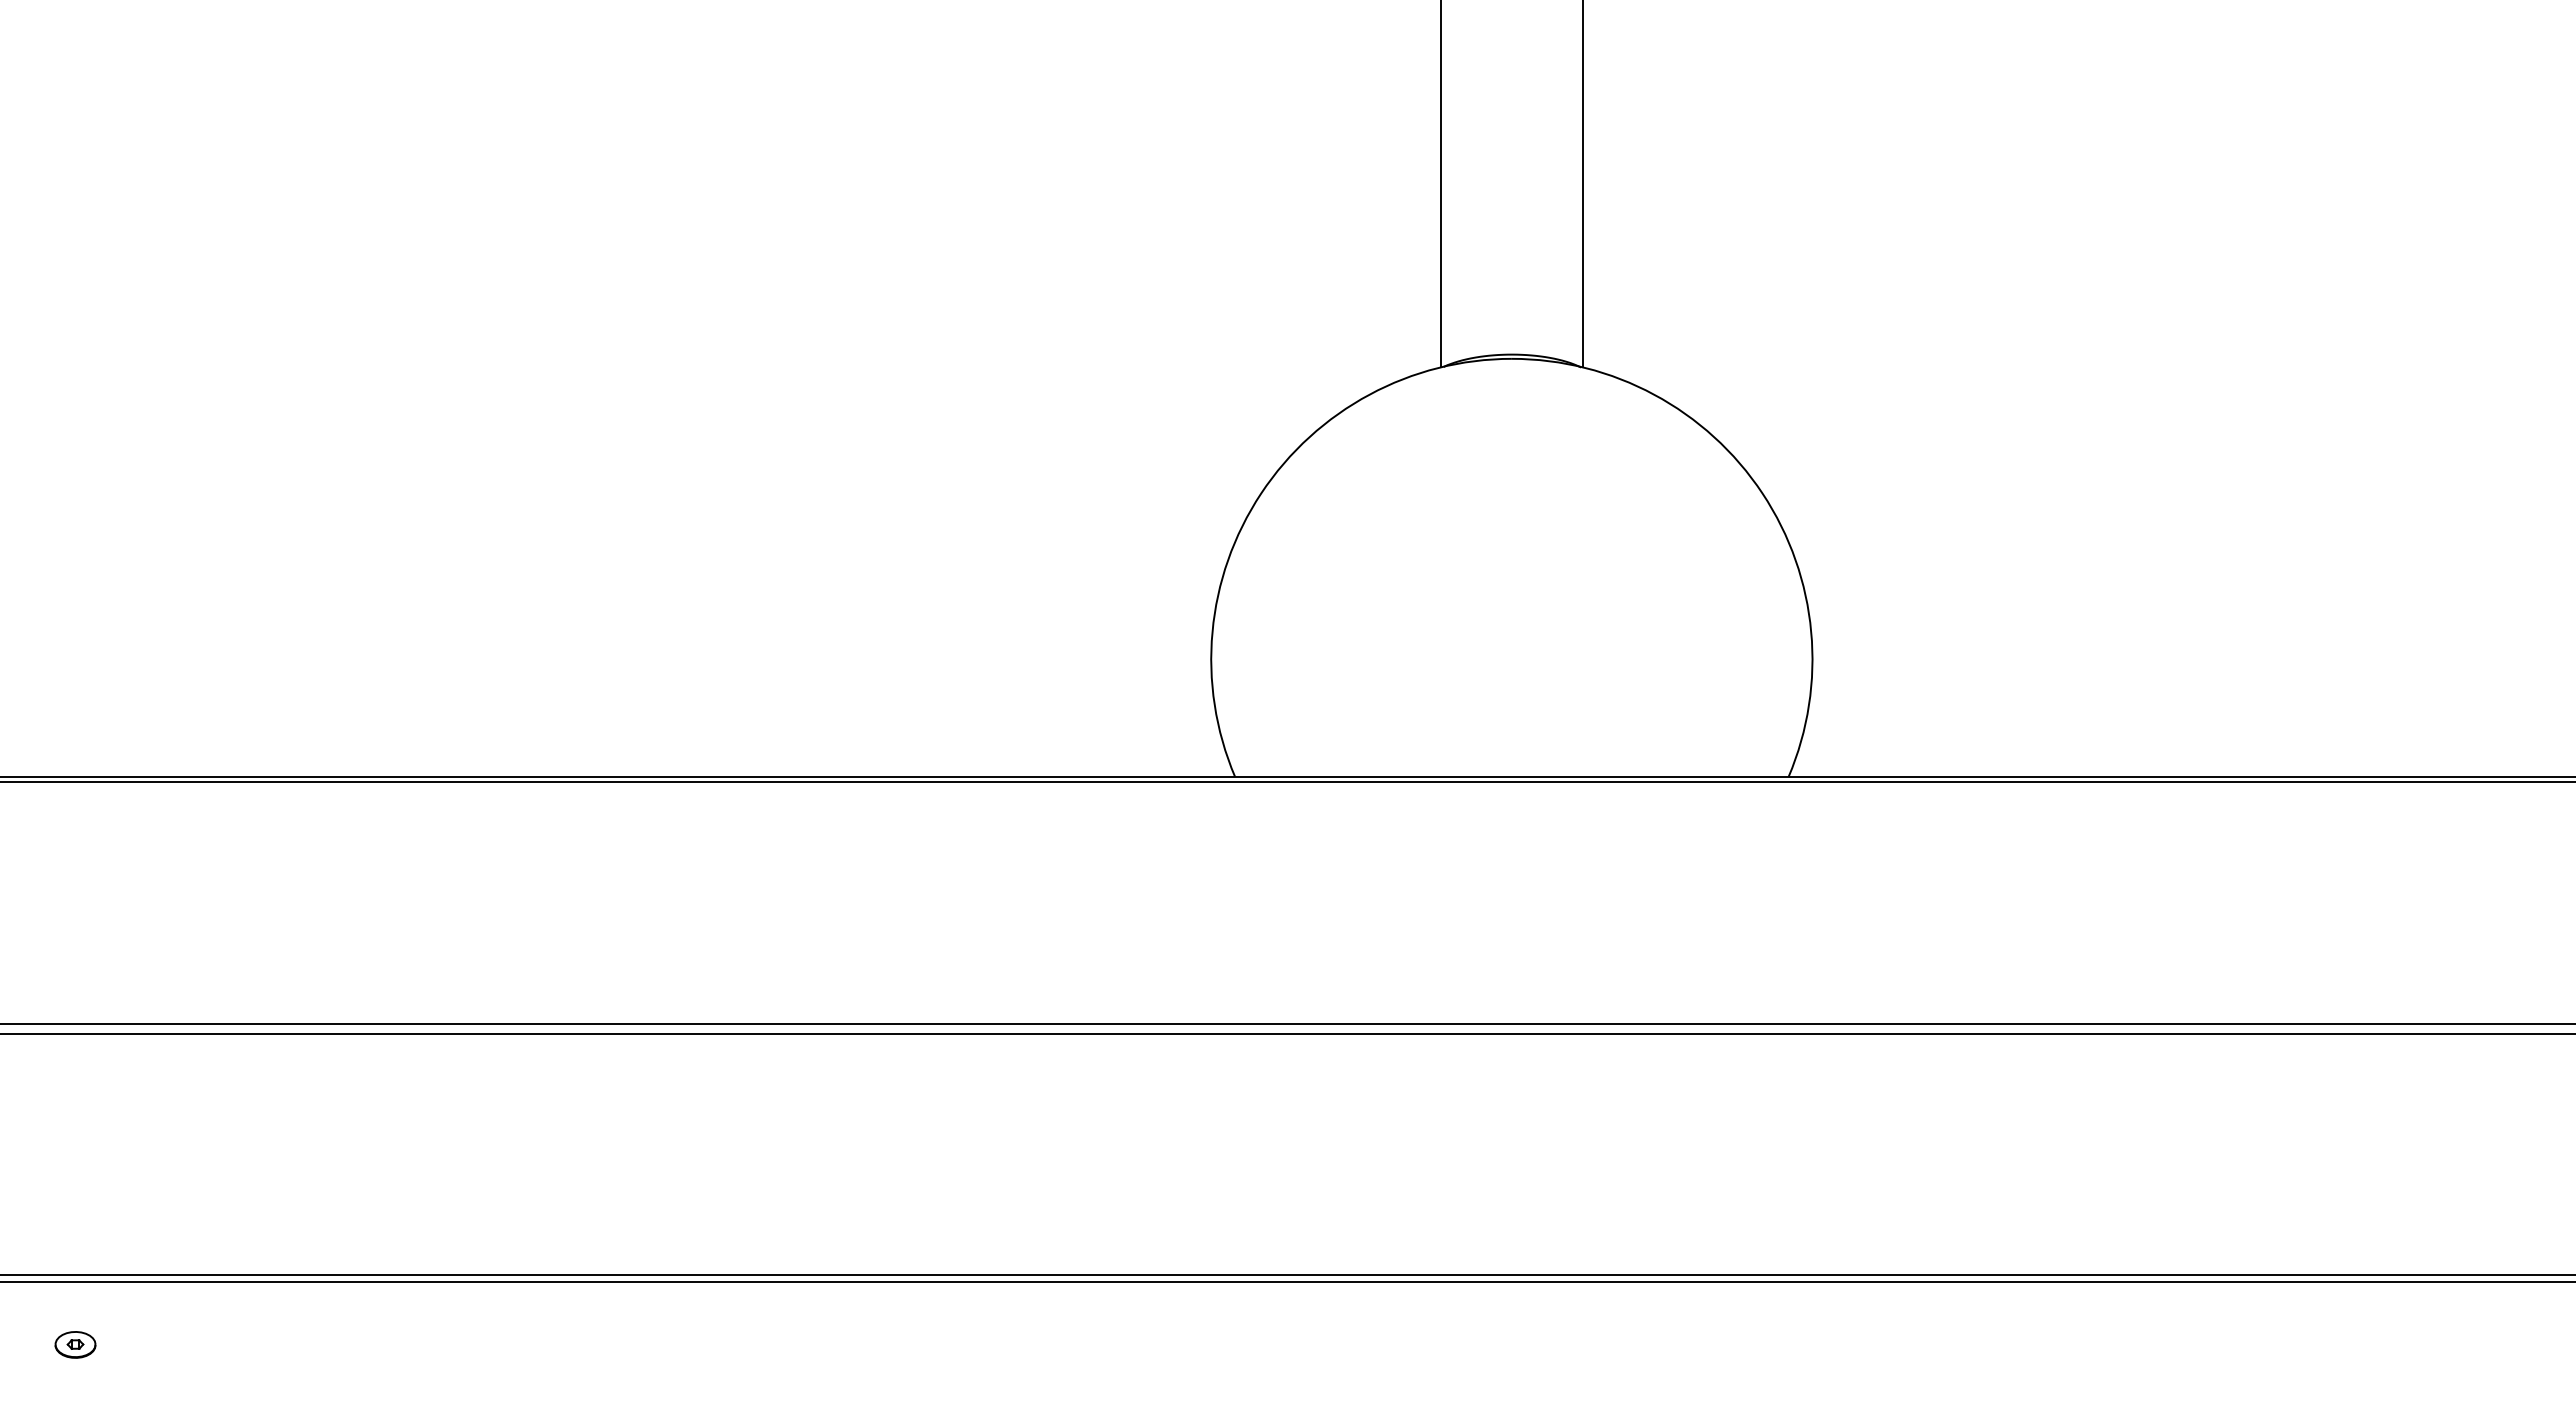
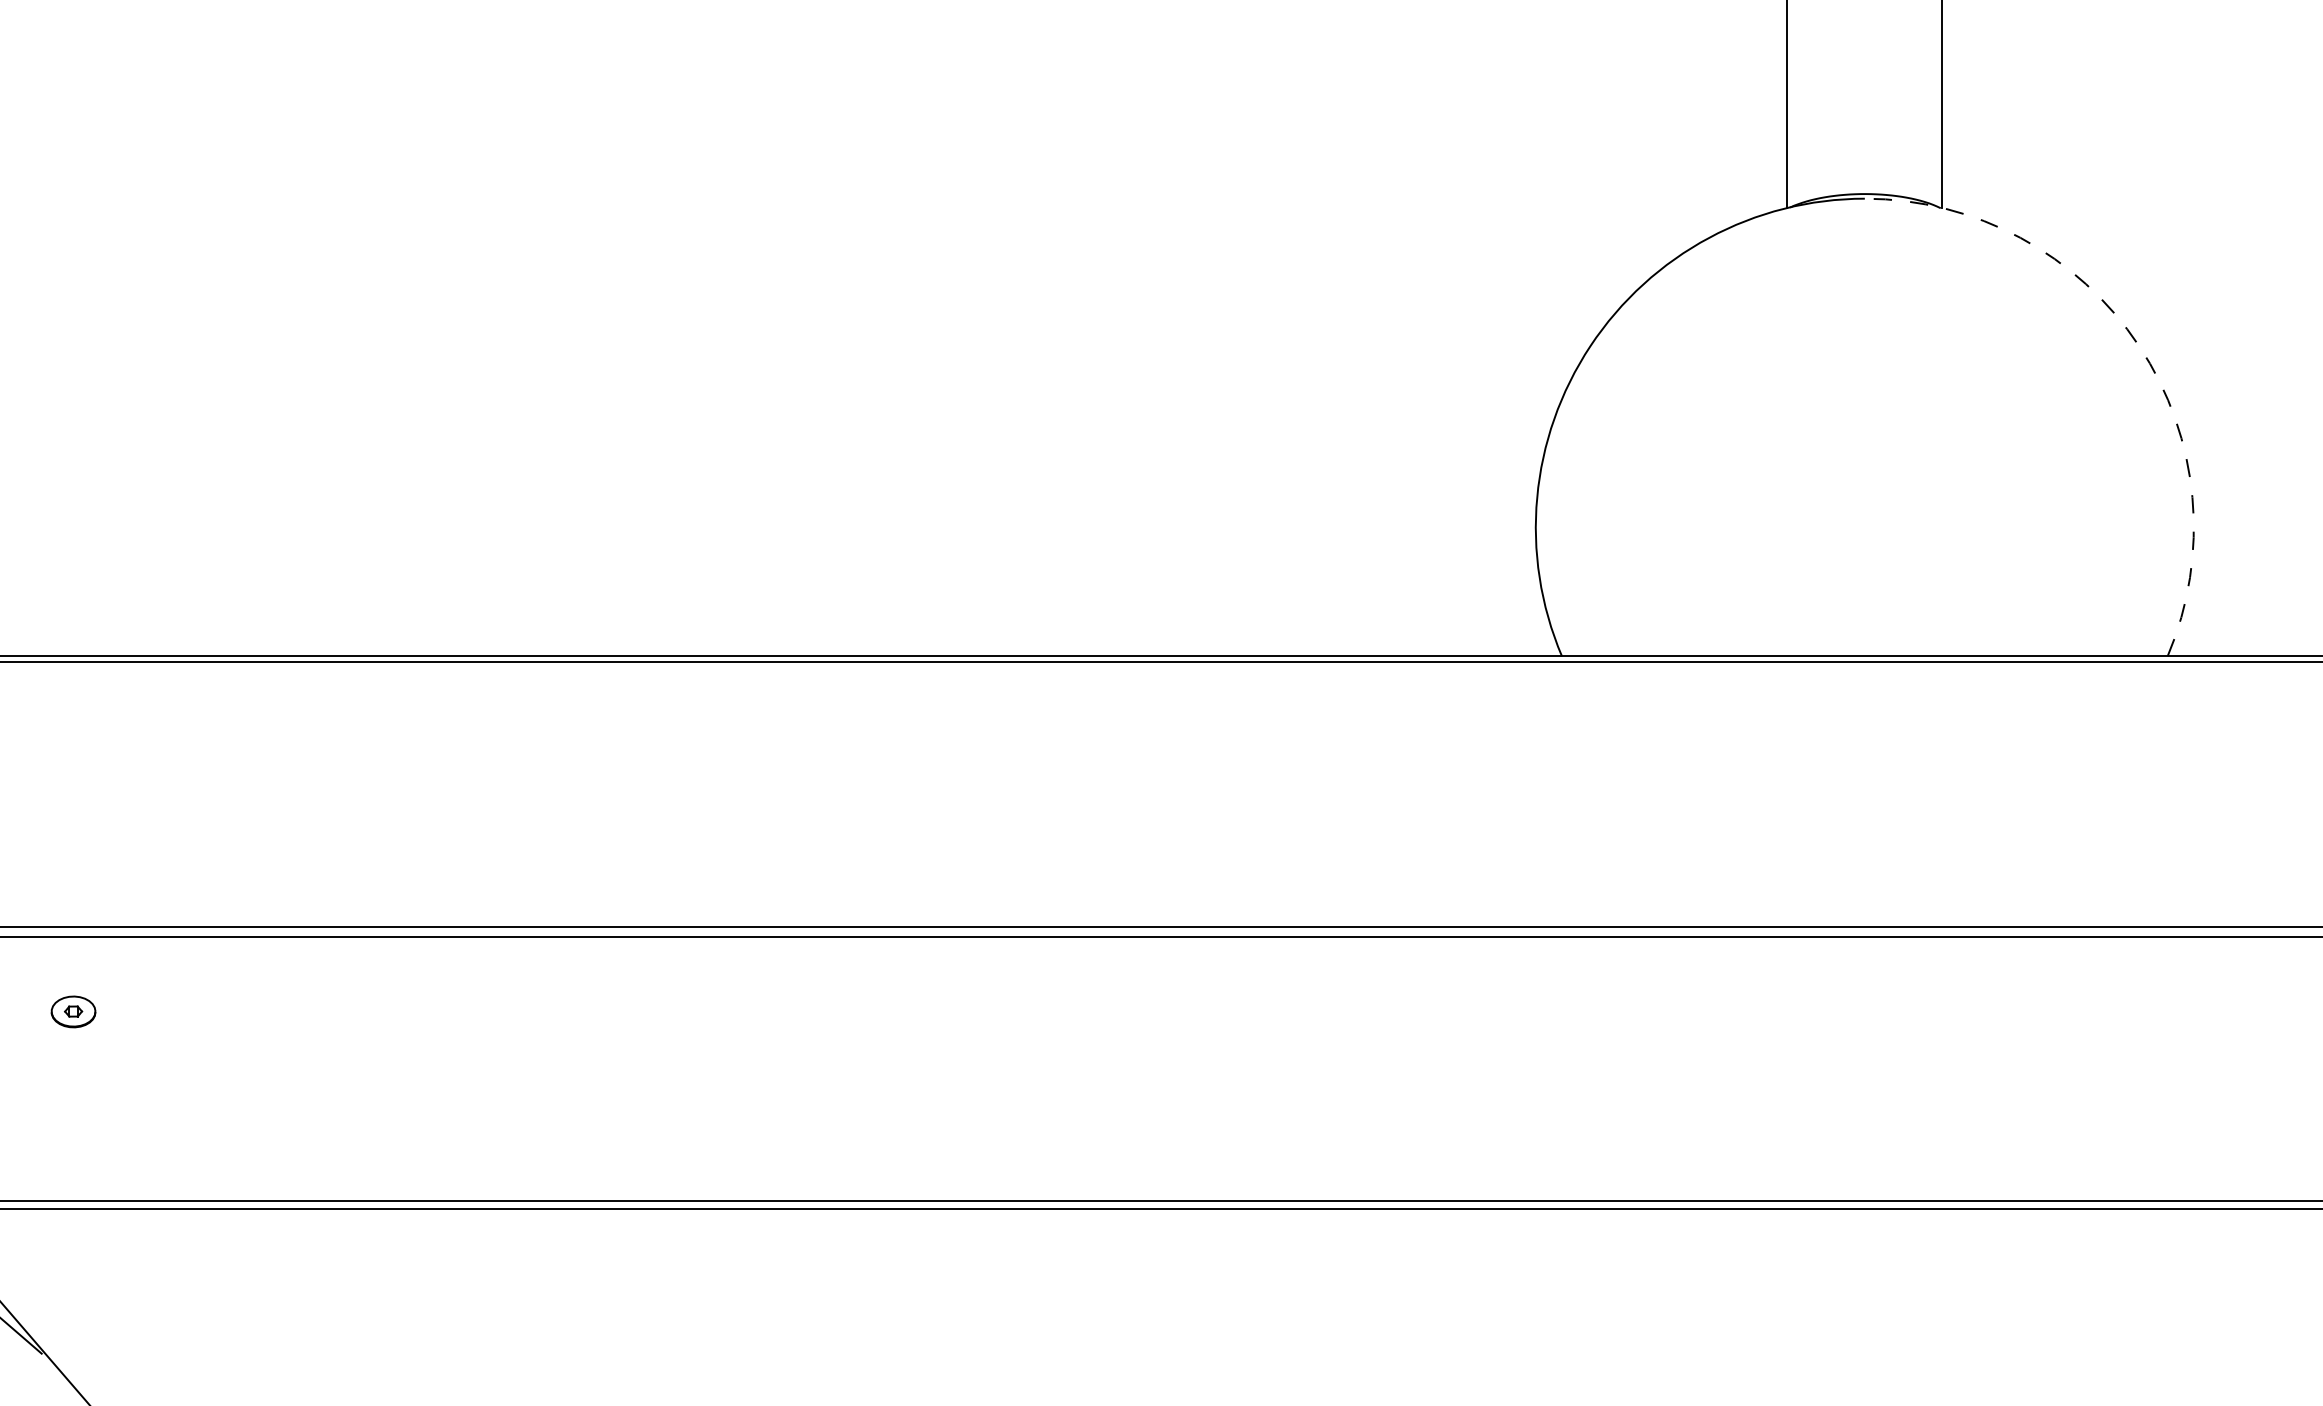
arc: (1762, 493) -> (2139, 346), solid -> dashed
part: (75, 1344) -> (292, 1277), removed

